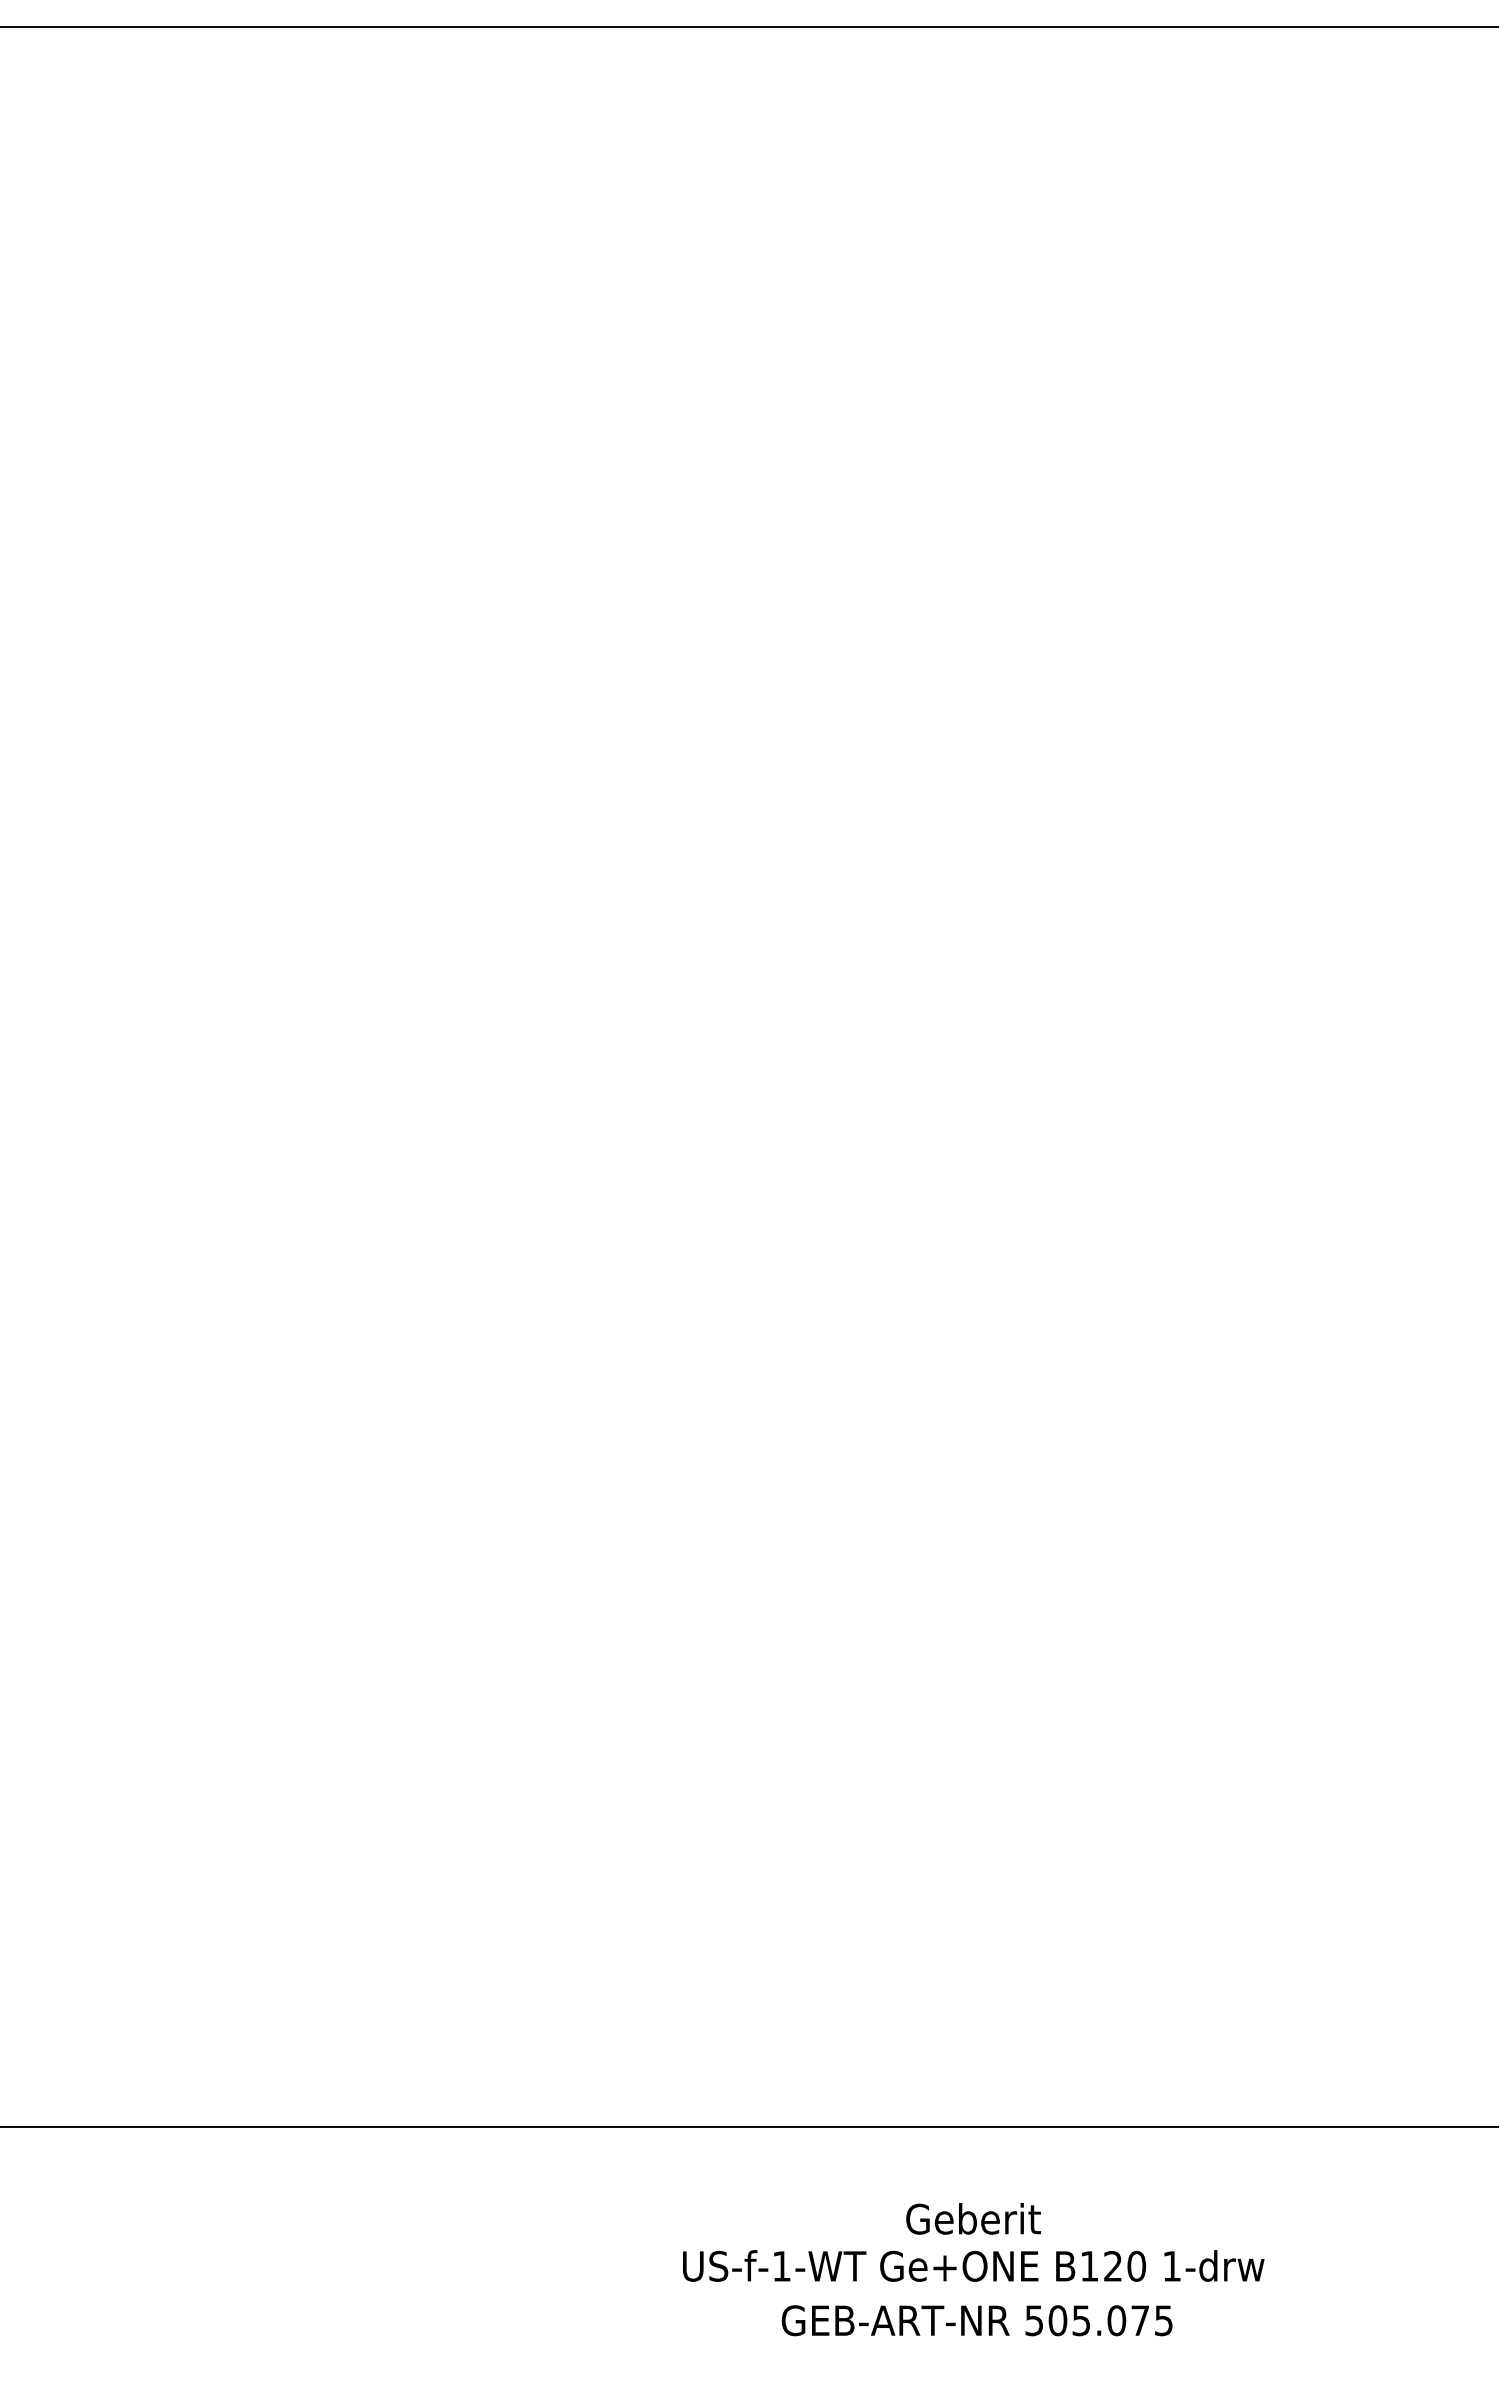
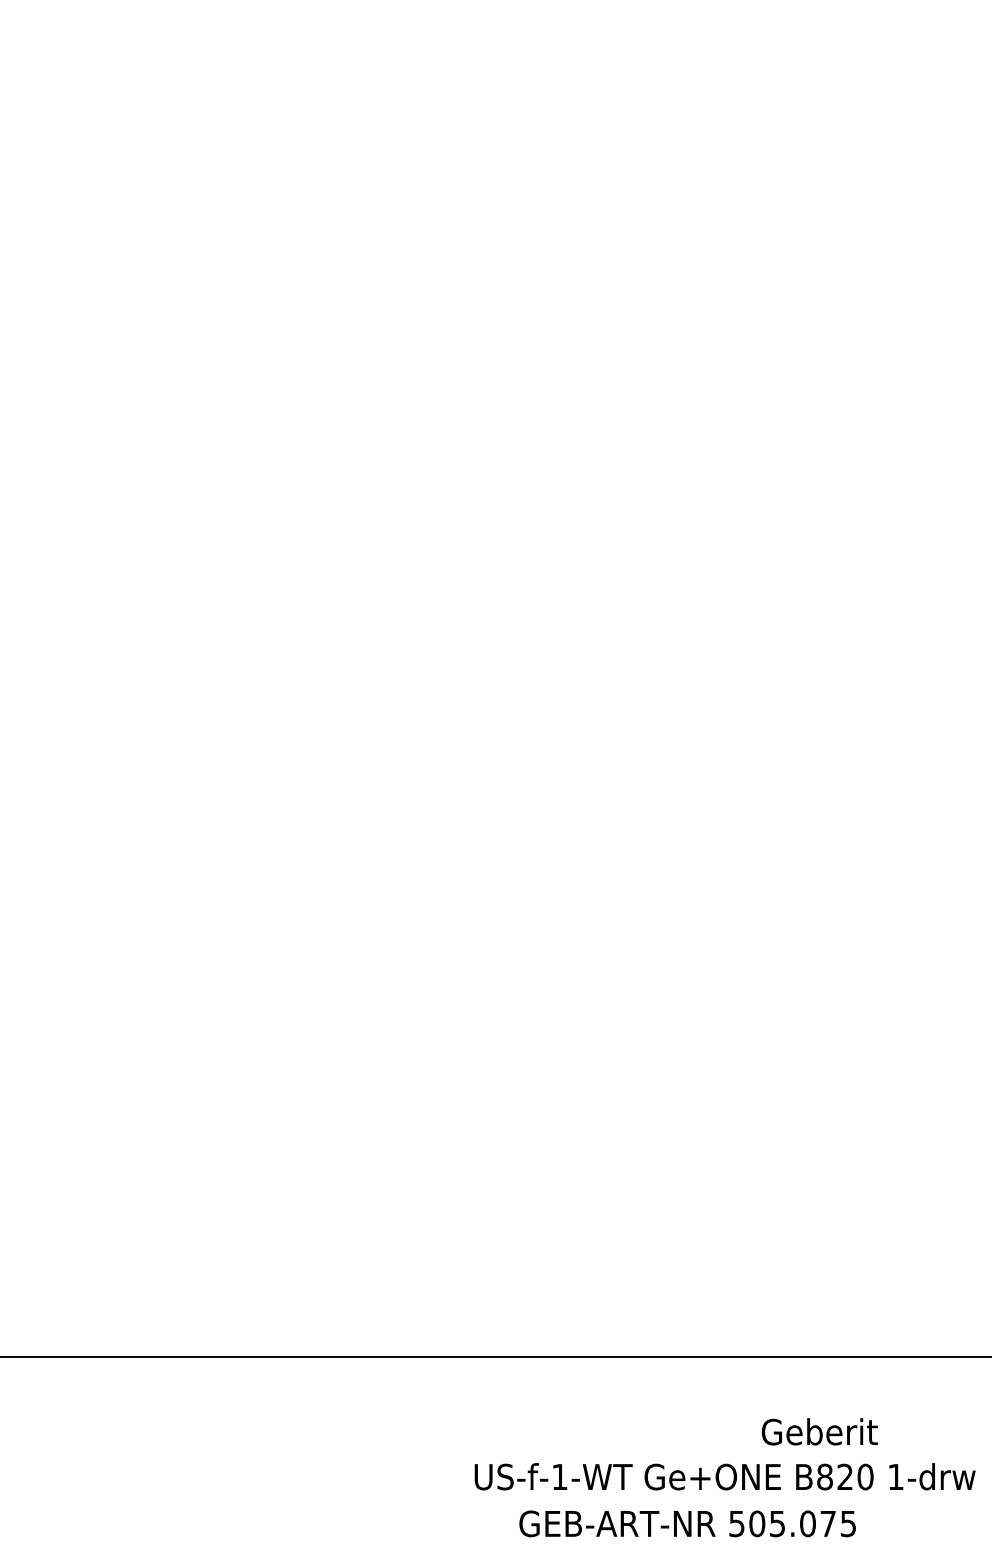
text: (973, 2218) -> (819, 1431), moved
text: (1089, 2265) -> (824, 1476), B120 -> B820
text: (976, 2320) -> (687, 1523), moved

